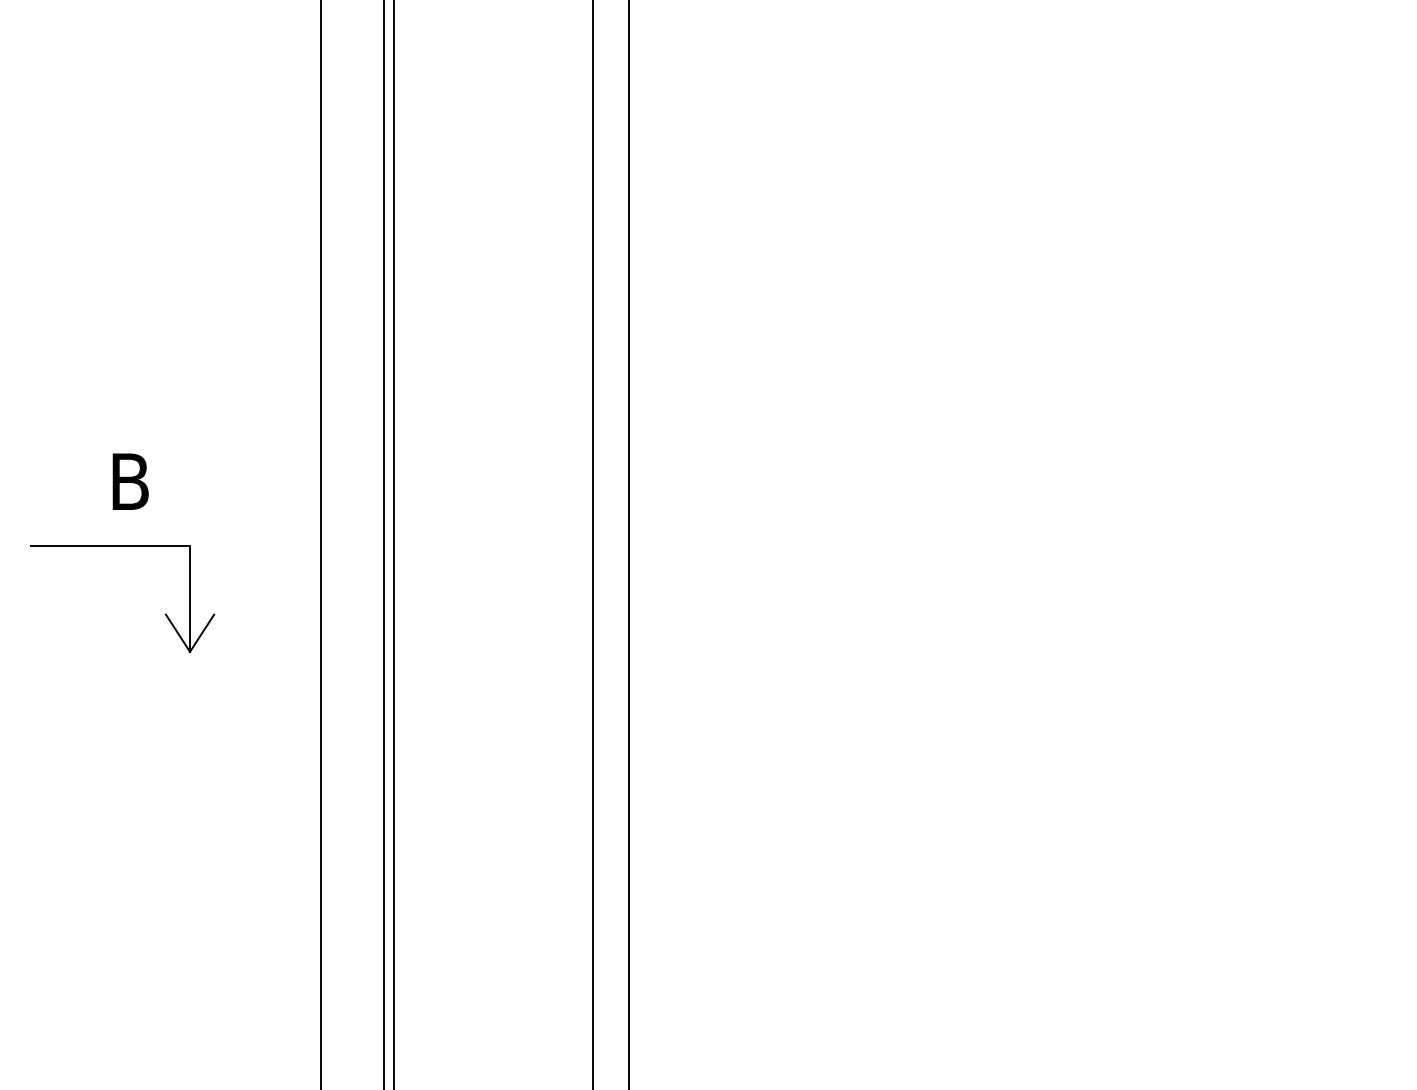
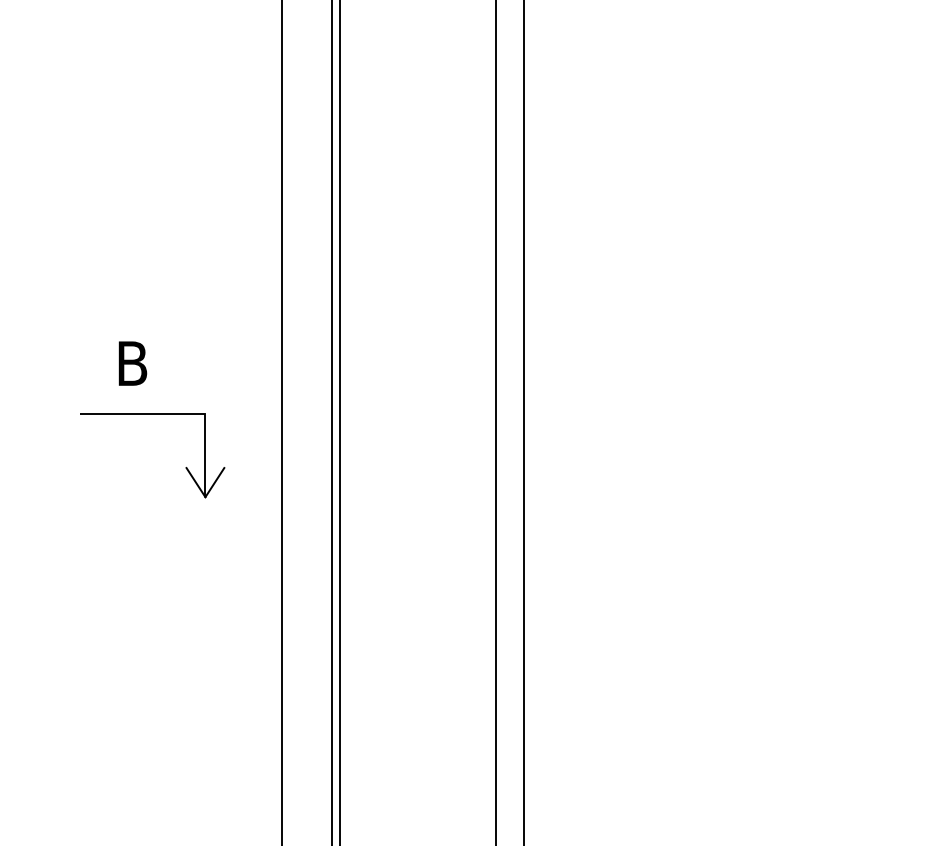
part: (164, 614) -> (185, 467), moved

